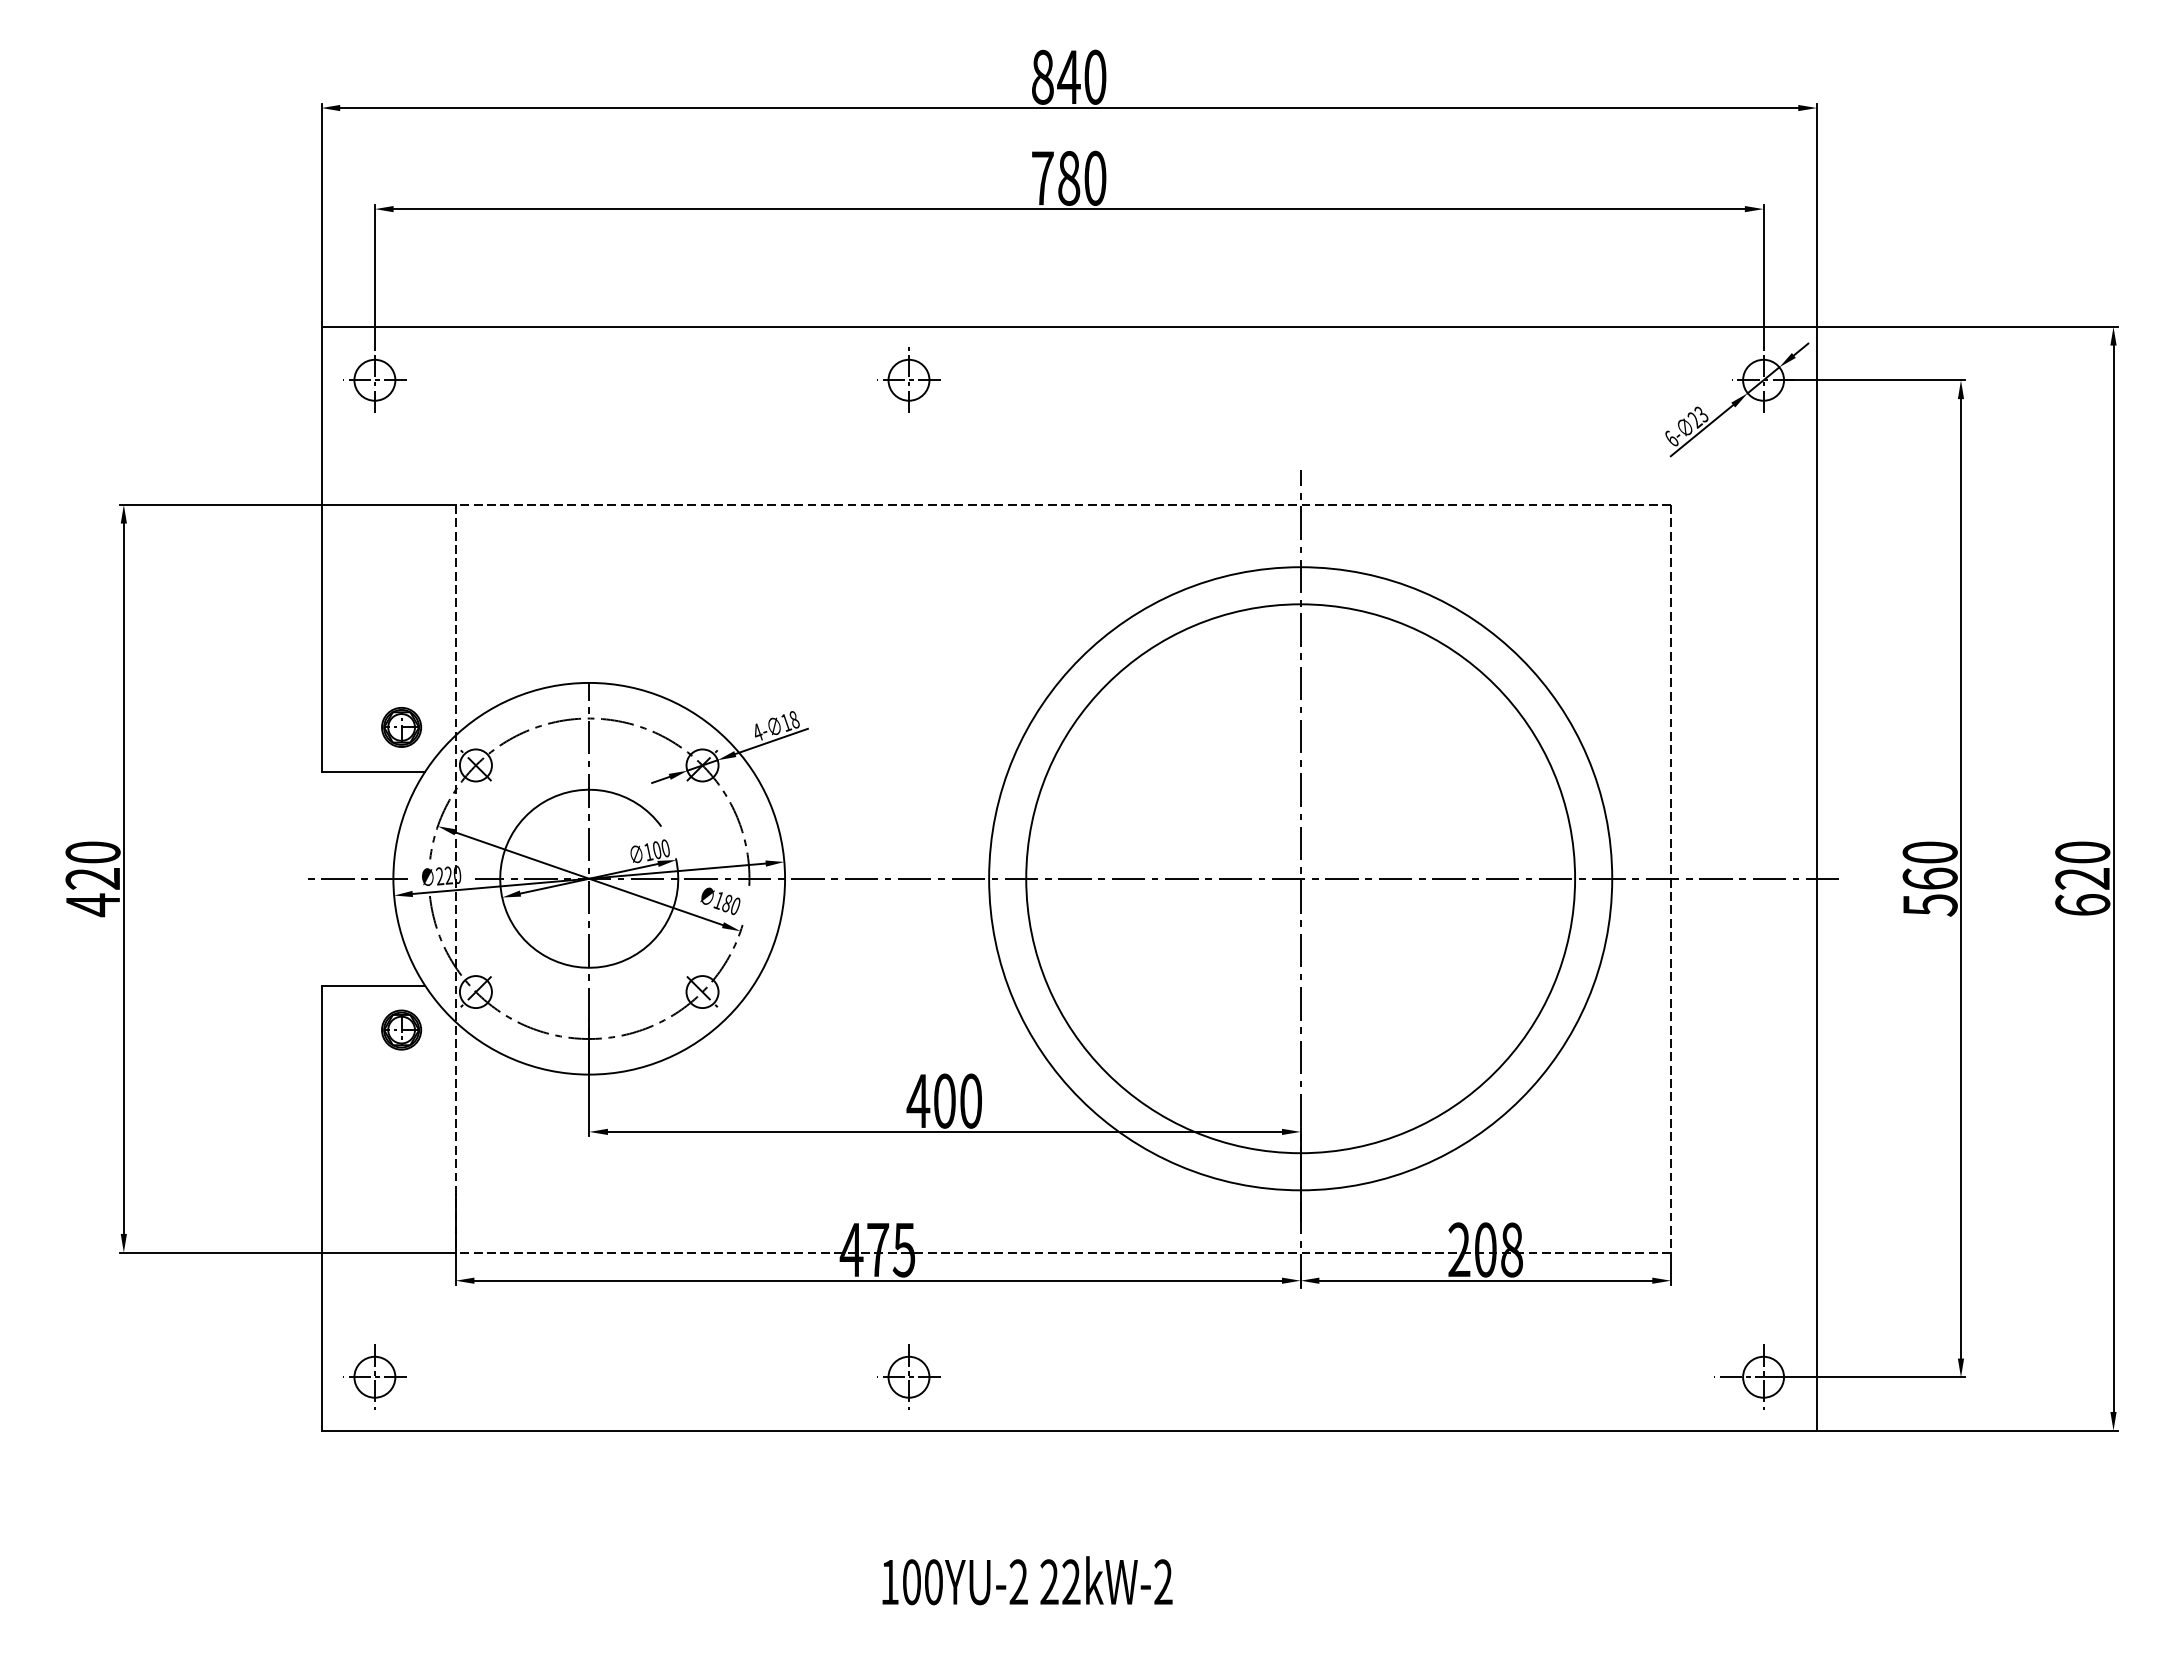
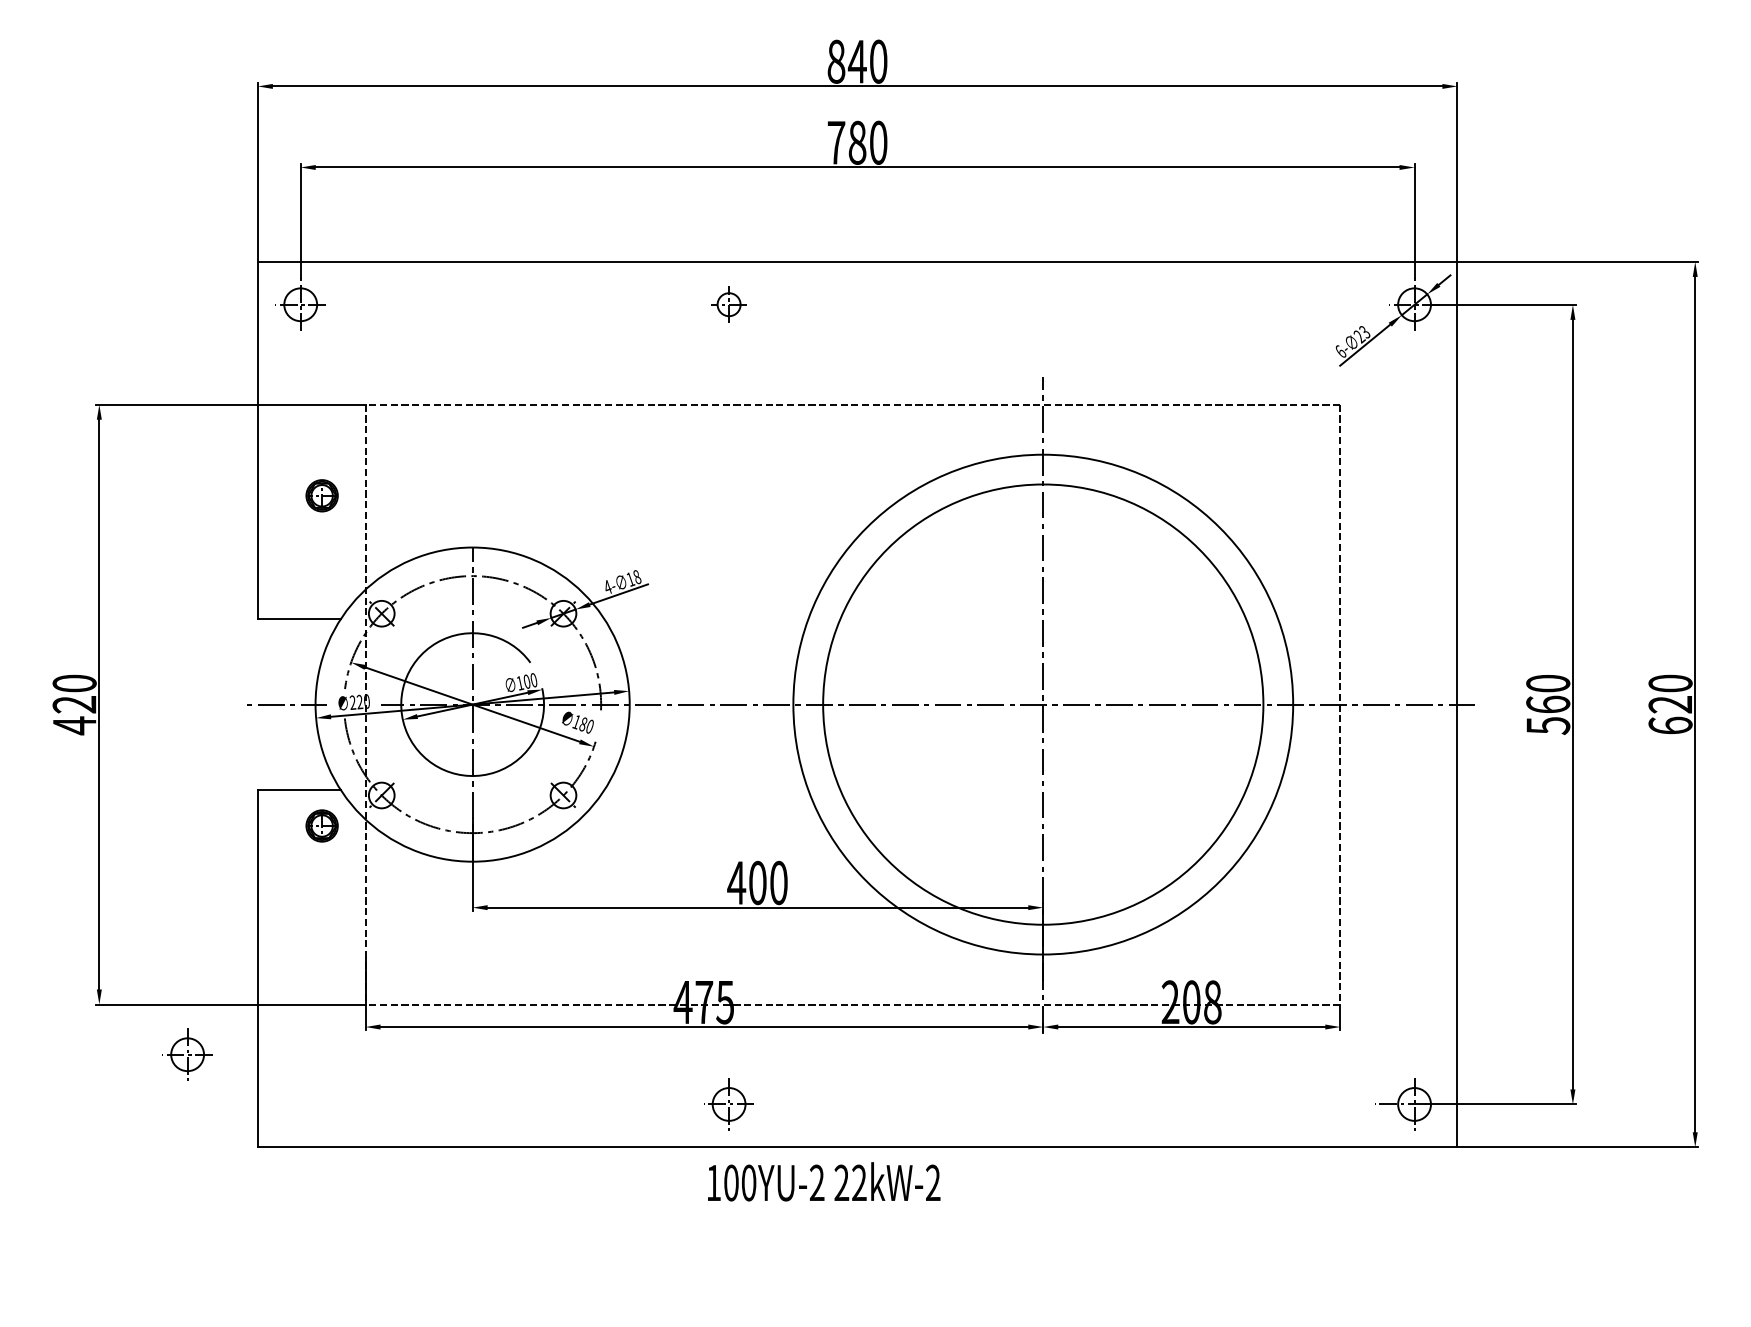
part: (908, 379) -> (728, 304), size x0.7
part: (401, 727) -> (322, 495), moved
part: (374, 1376) -> (187, 1054), moved
text: (1027, 1580) -> (824, 1181), moved

